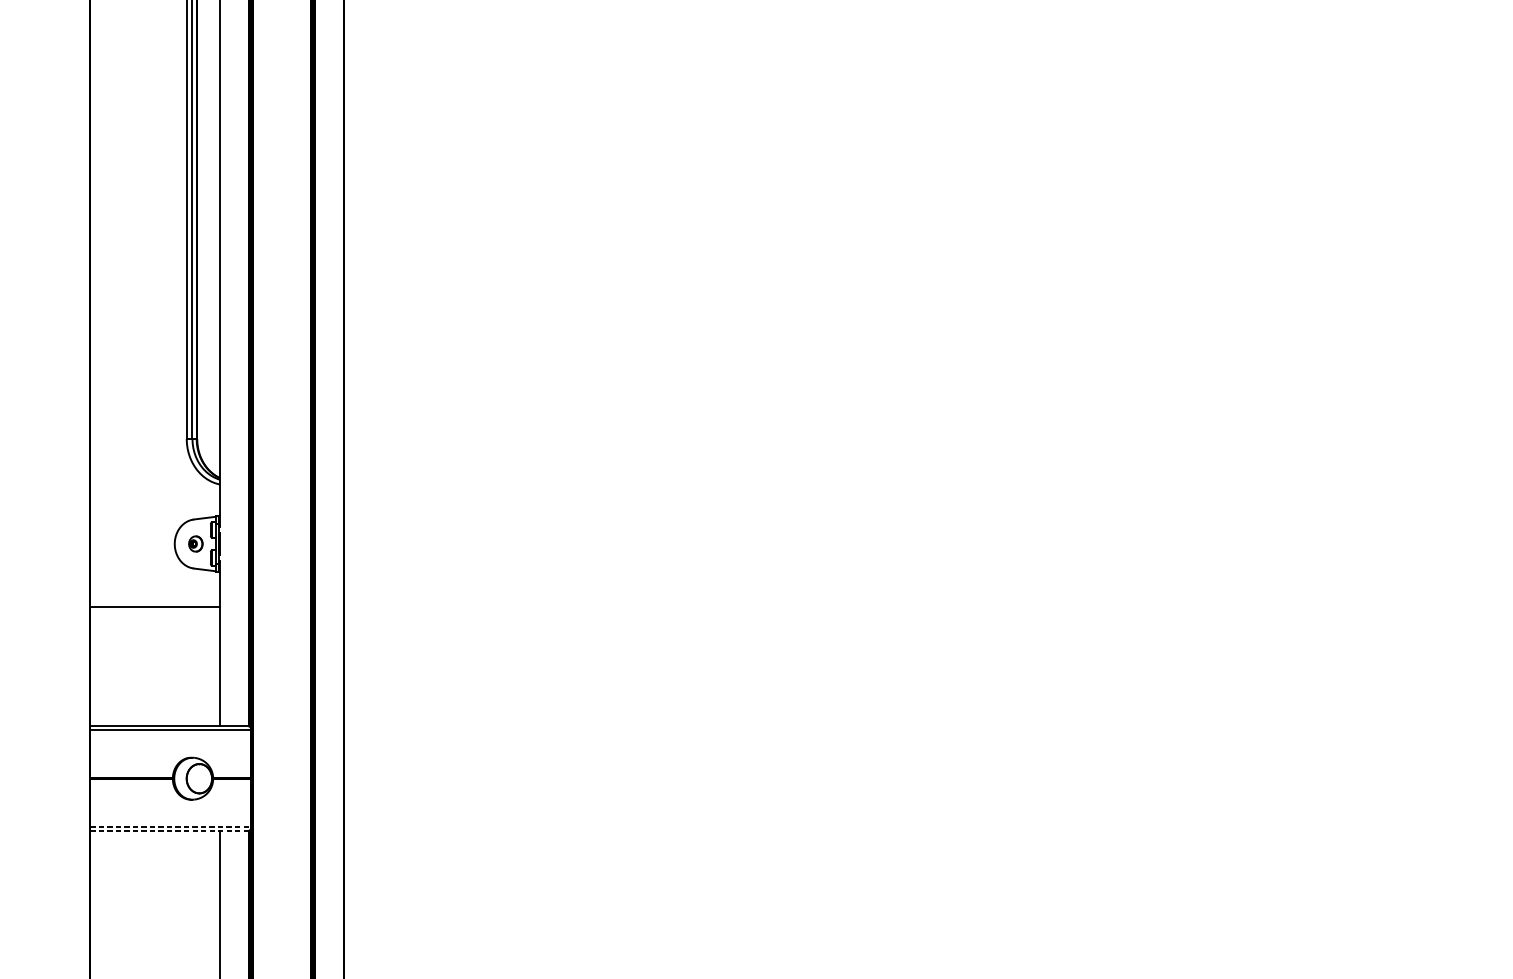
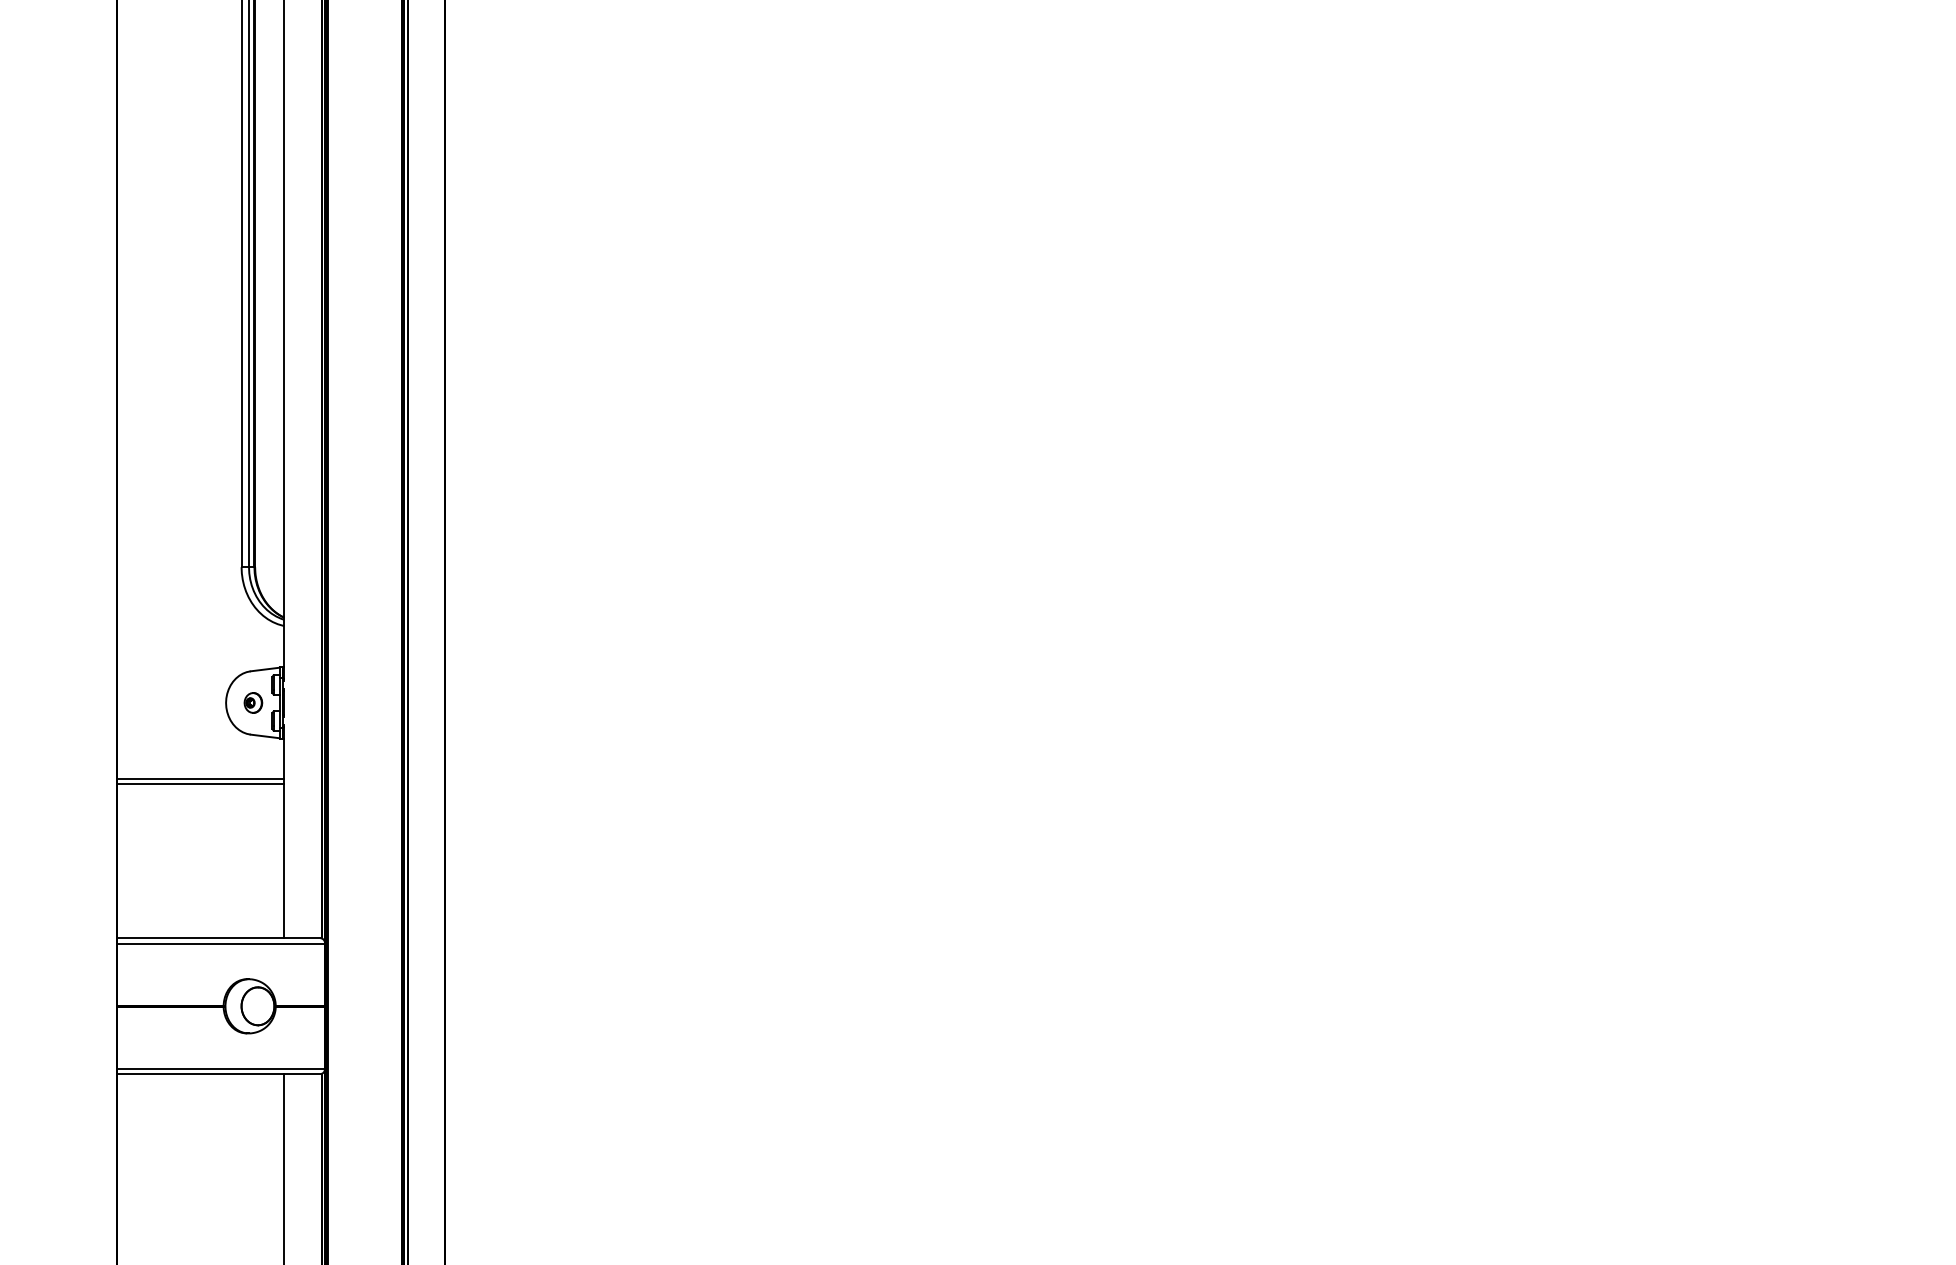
line: (154, 603) -> (200, 779), added
line: (171, 826) -> (221, 1068), dashed -> solid
line: (168, 831) -> (218, 1074), dashed -> solid

